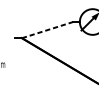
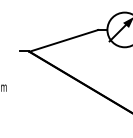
line: (48, 29) -> (64, 40), dashed -> solid

